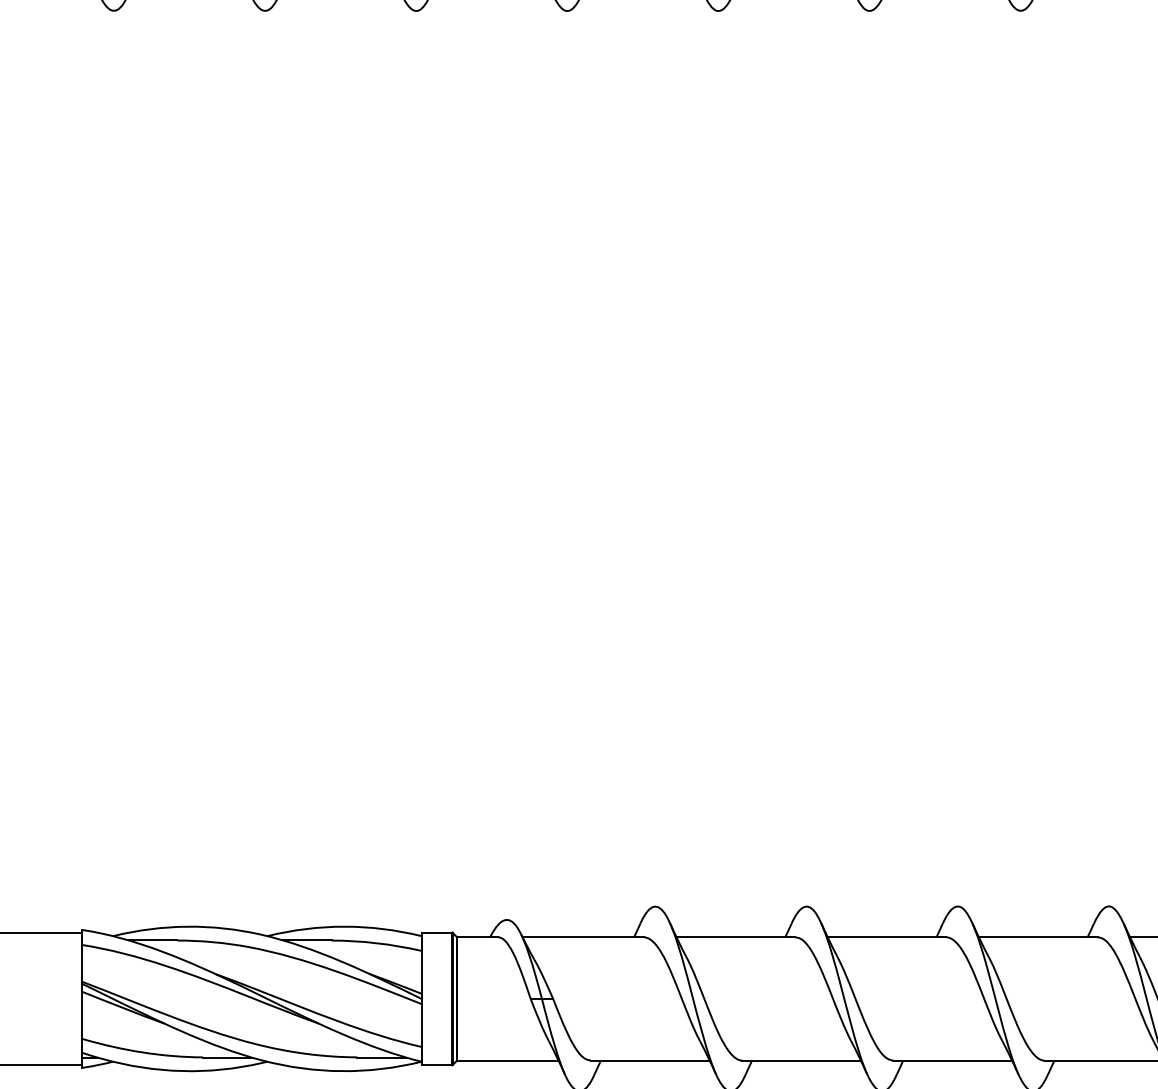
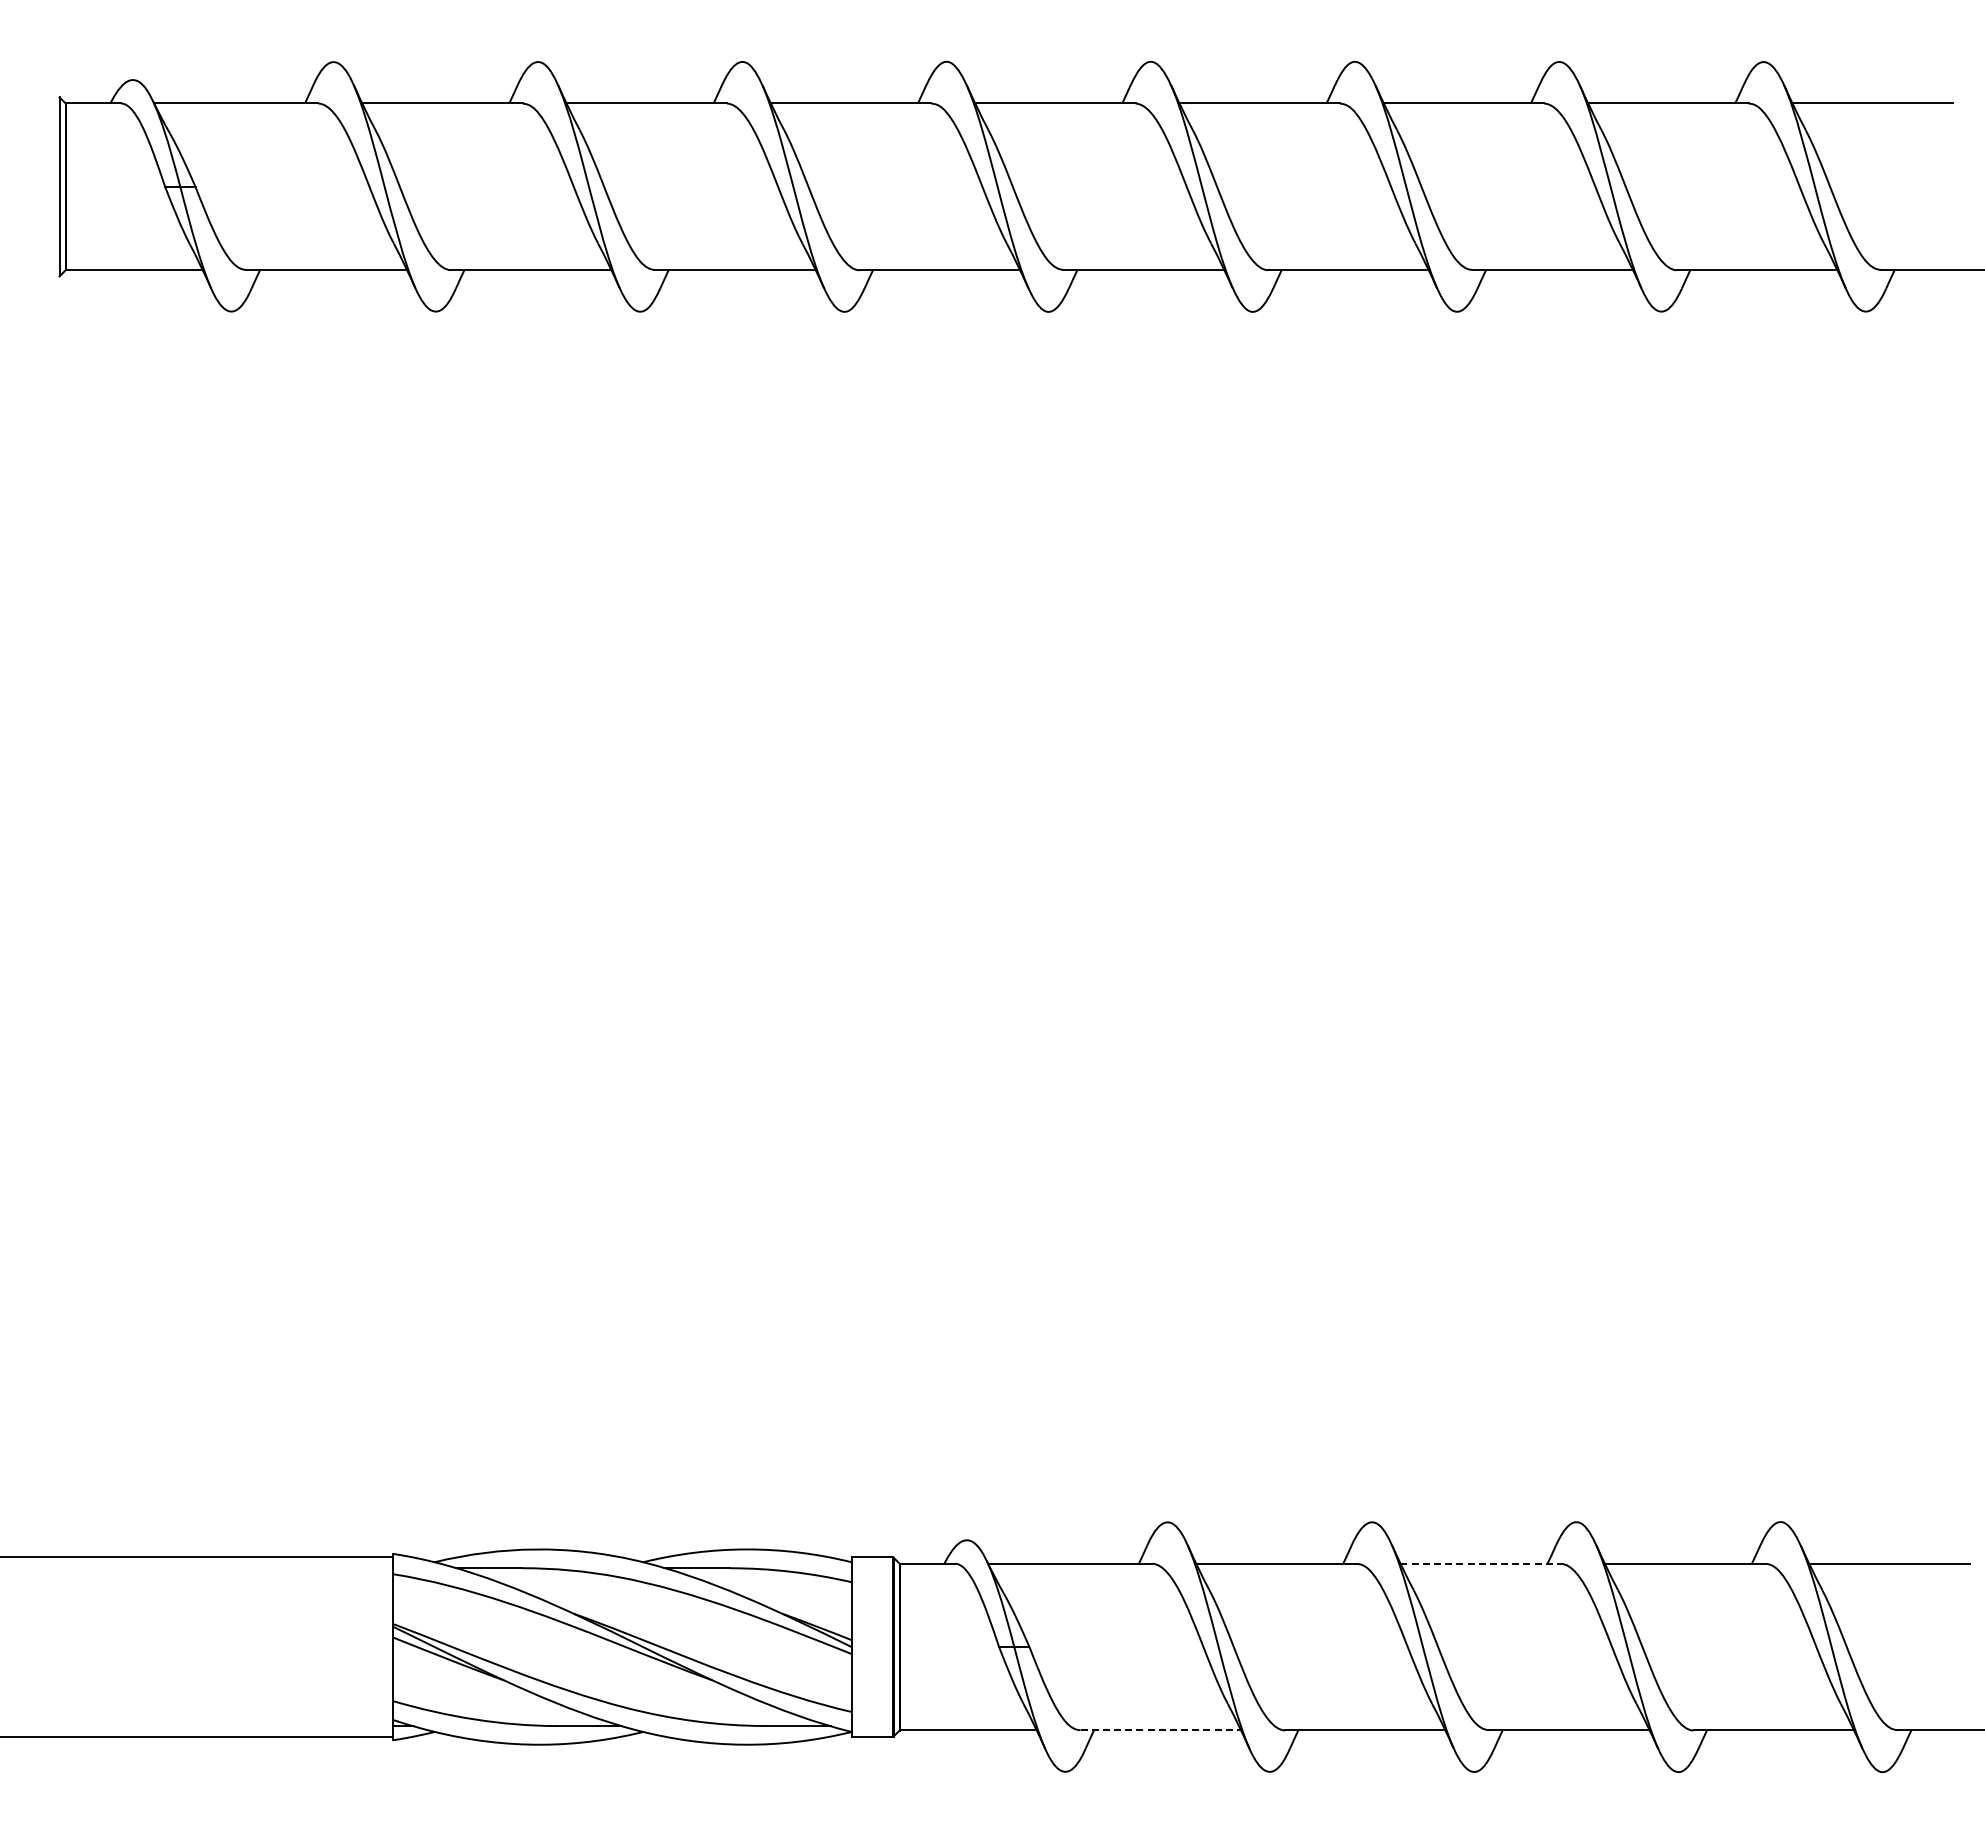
line: (887, 937) -> (1481, 1563), solid -> dashed
line: (650, 1060) -> (1161, 1730), solid -> dashed

